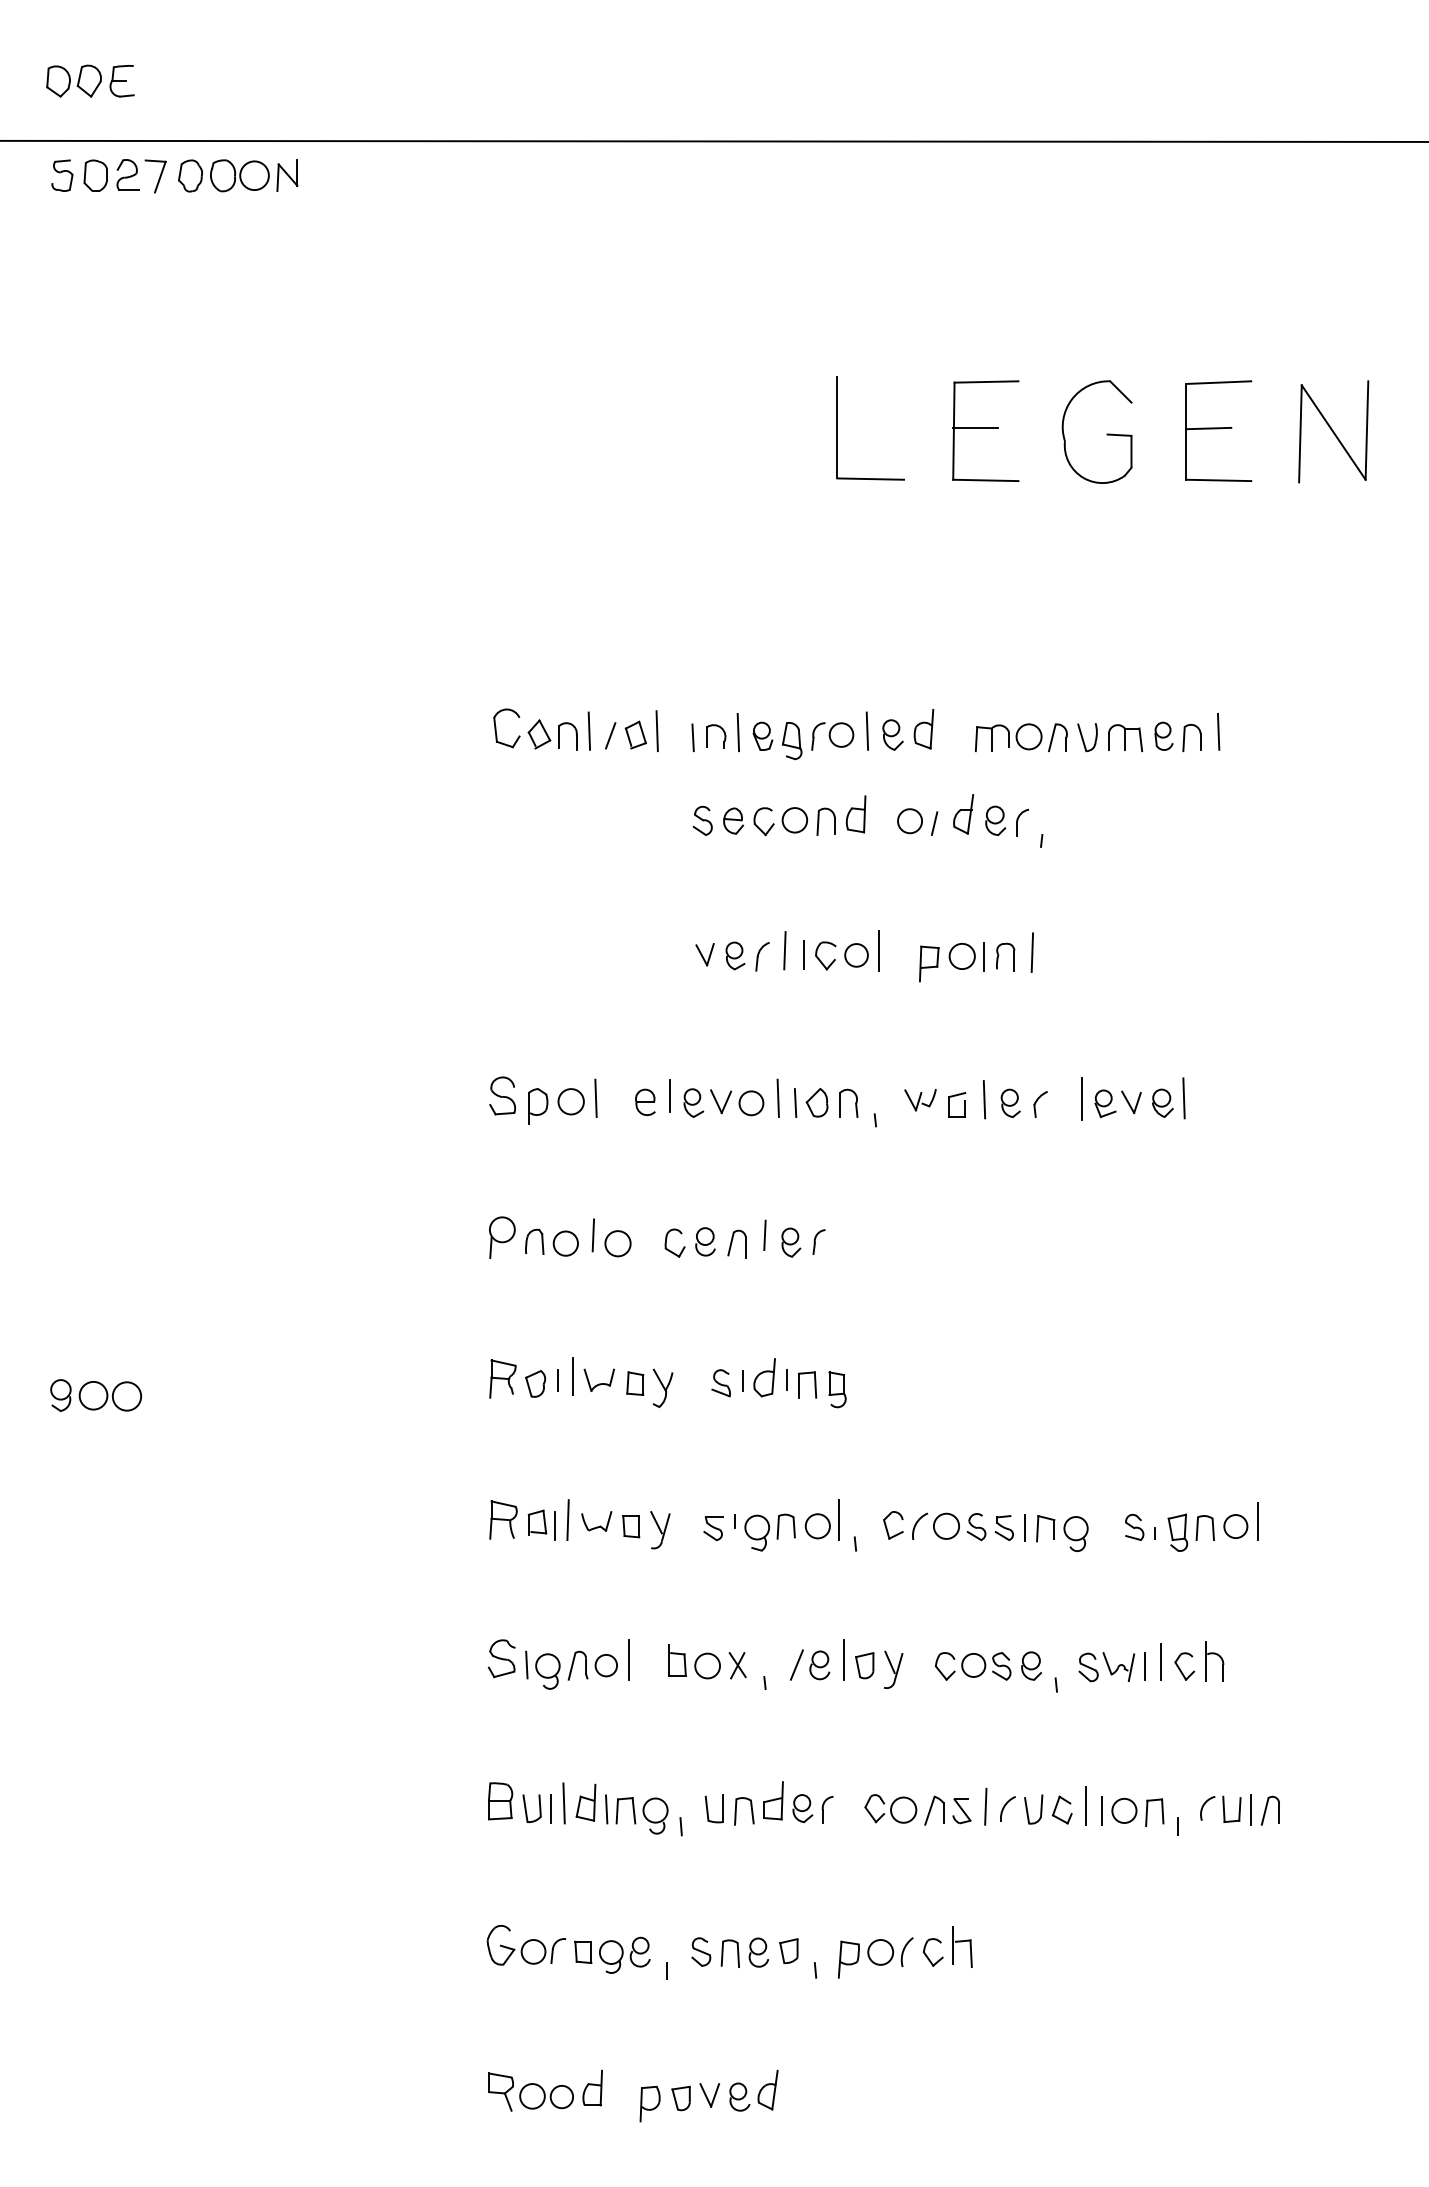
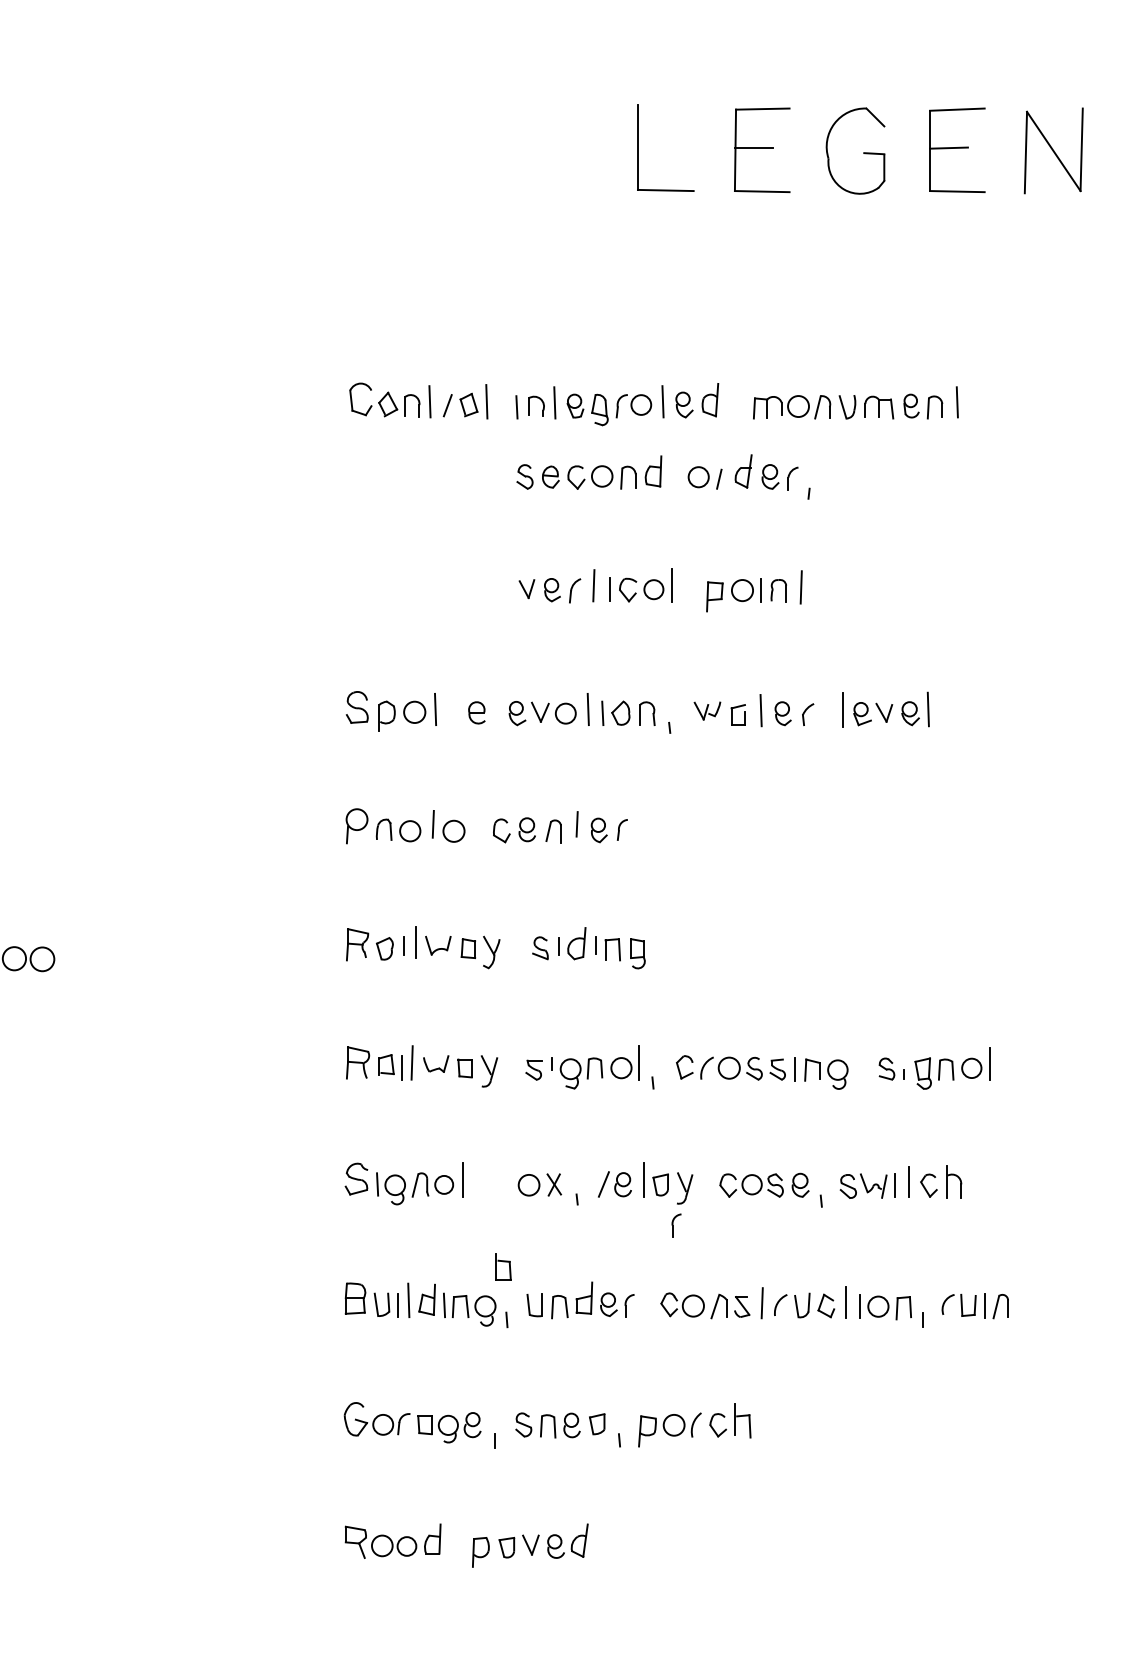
line: (669, 1095) -> (497, 707), removed
part: (677, 1660) -> (503, 1266), moved
part: (883, 1713) -> (676, 1225), added

